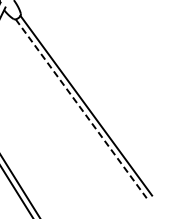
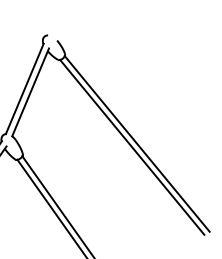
line: (81, 108) -> (132, 147), dashed -> solid

